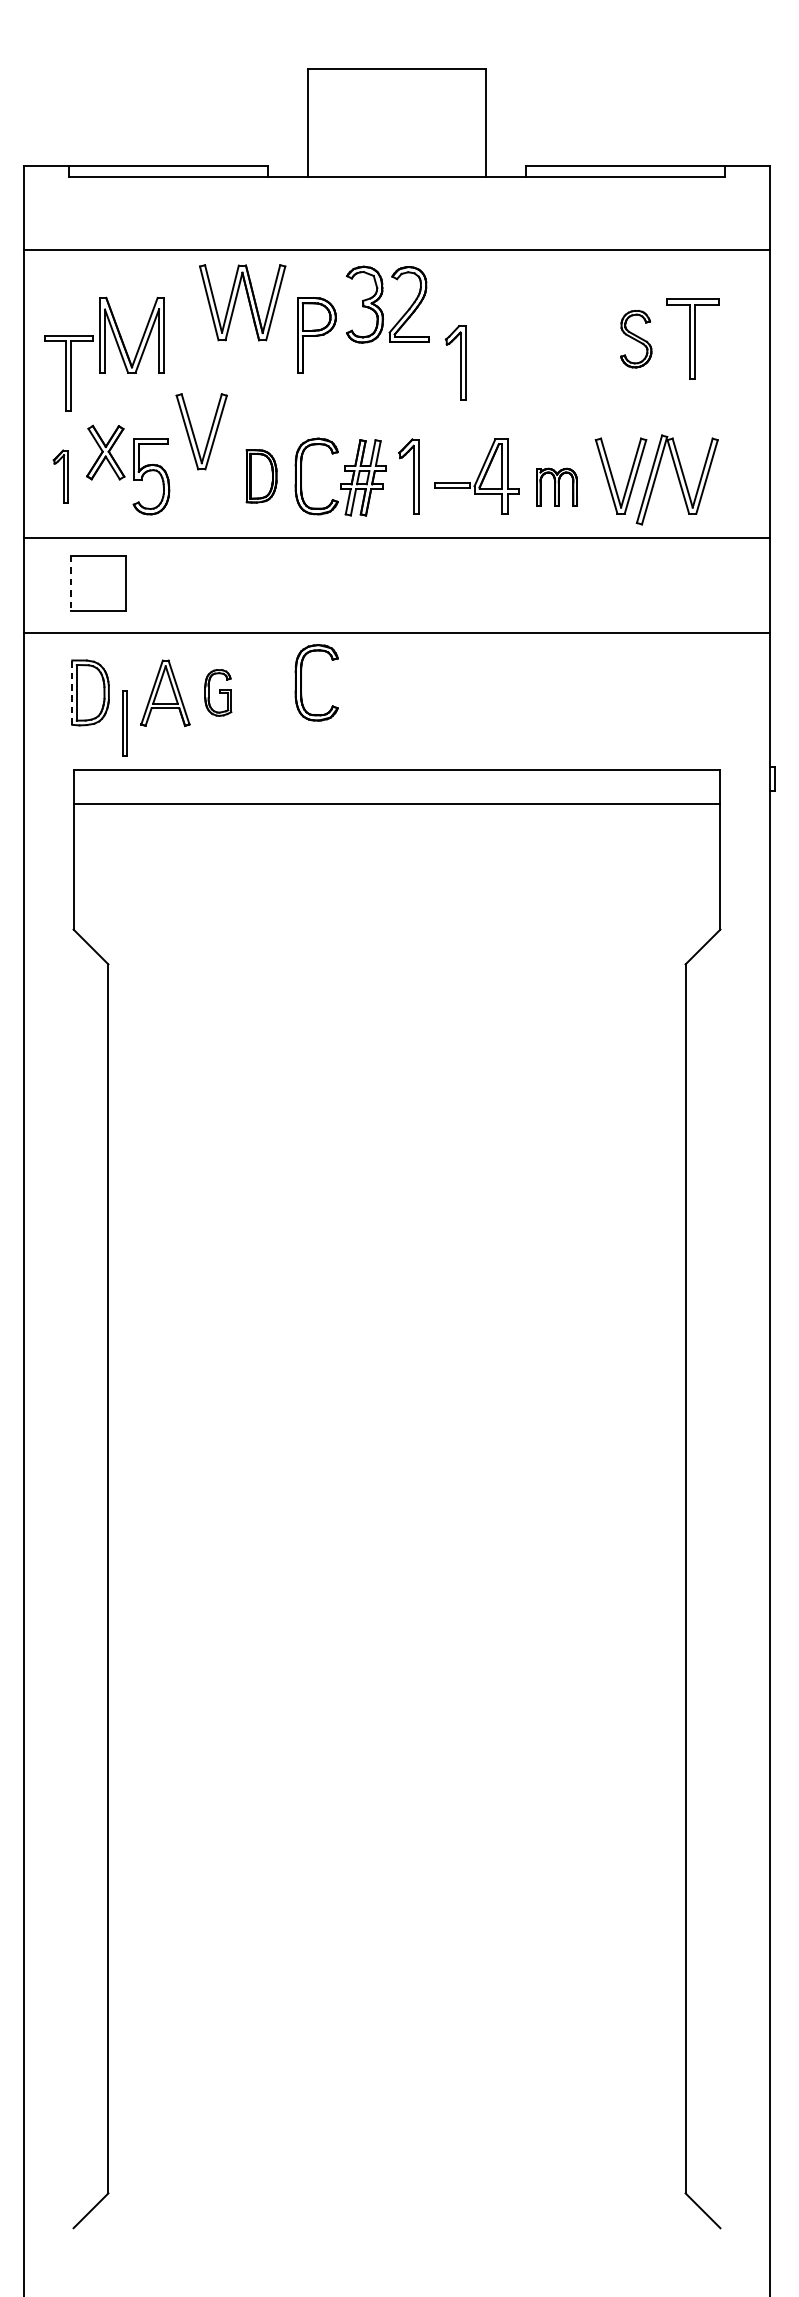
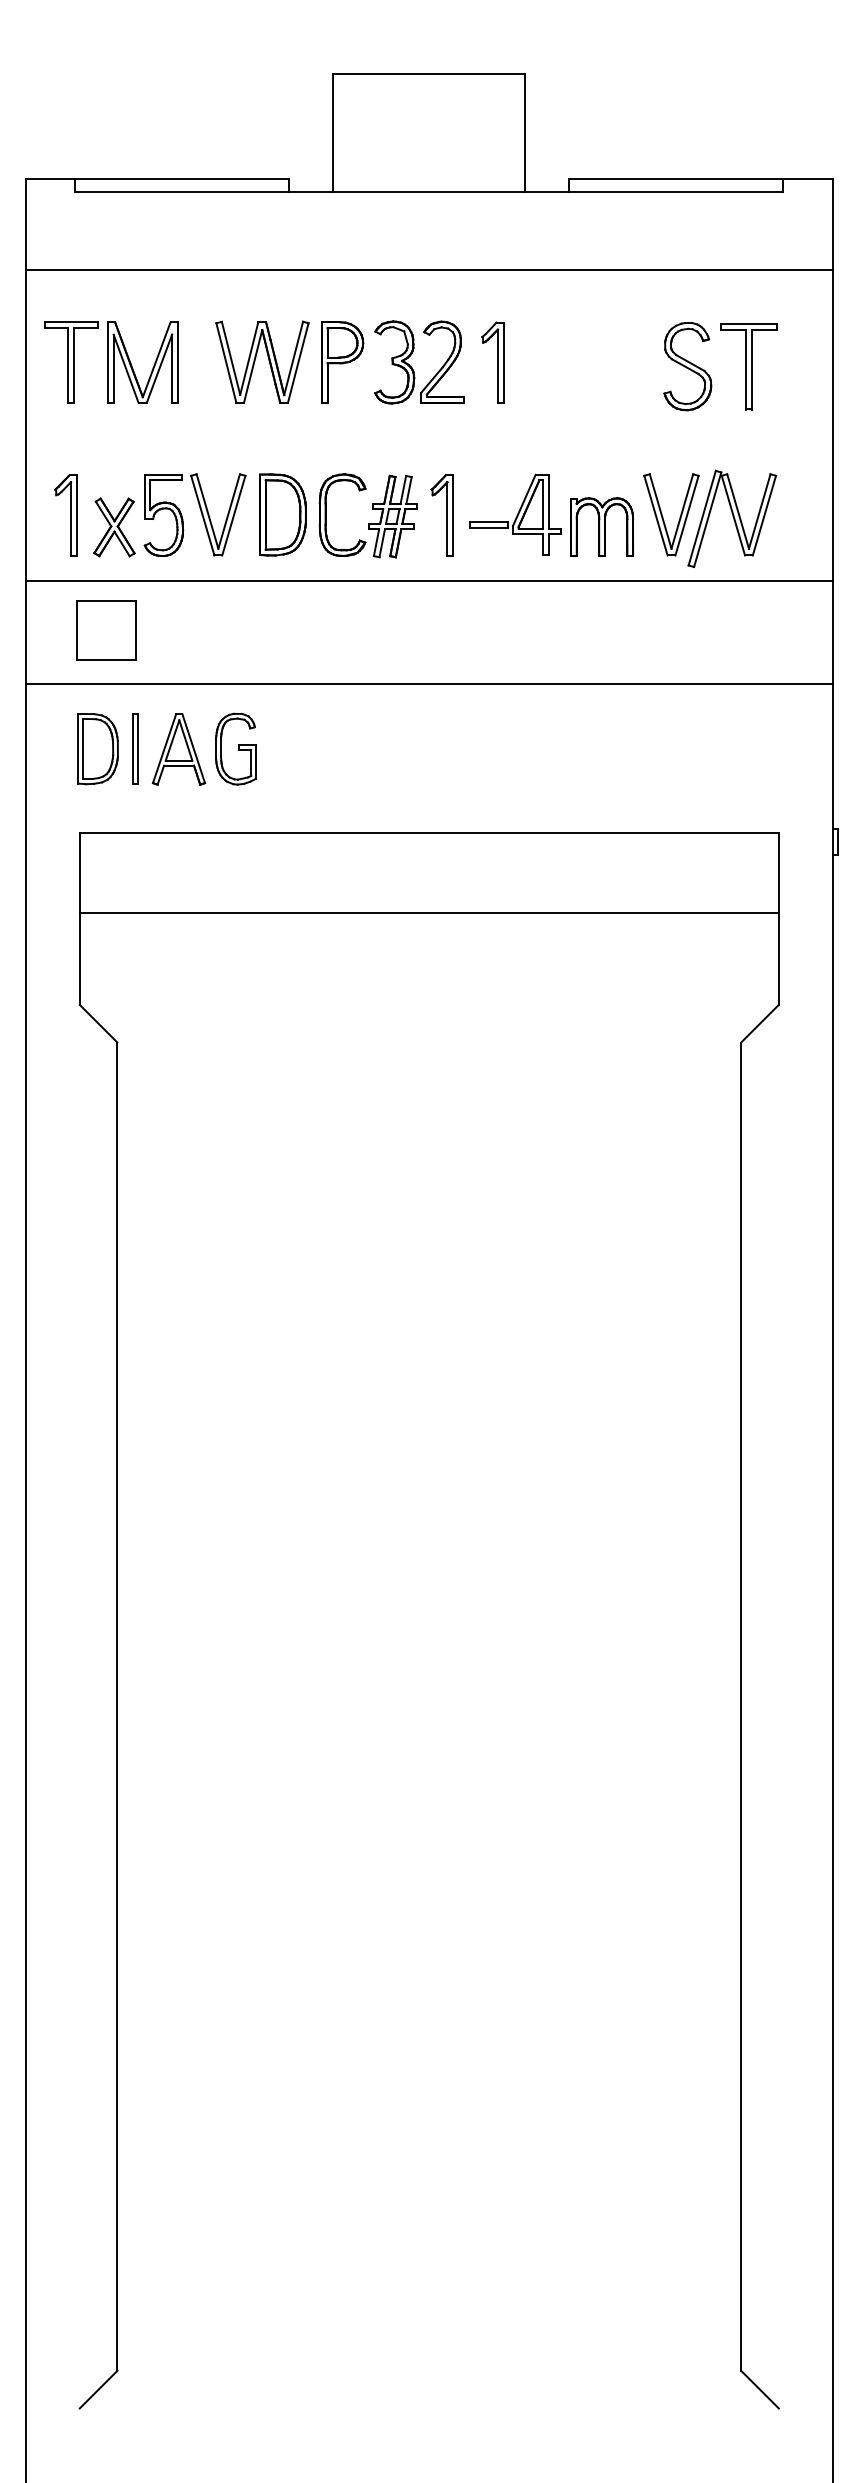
part: (248, 301) -> (268, 360), moved
part: (381, 309) -> (412, 367), moved
part: (635, 338) -> (687, 366), size x1.43
part: (455, 363) -> (492, 362), moved
part: (68, 373) -> (71, 362), moved
part: (209, 433) -> (226, 516), moved
part: (105, 452) -> (114, 527), moved
part: (261, 475) -> (282, 514), size x1.43
part: (60, 476) -> (65, 515), size x1.43
part: (557, 486) -> (602, 526), size x1.43
line: (70, 583) -> (76, 630), dashed -> solid
part: (301, 682) -> (326, 737), removed
line: (72, 692) -> (78, 748), dashed -> solid
part: (218, 692) -> (236, 748), size x1.43
part: (125, 722) -> (135, 748), moved
line: (396, 804) -> (428, 913), moved

